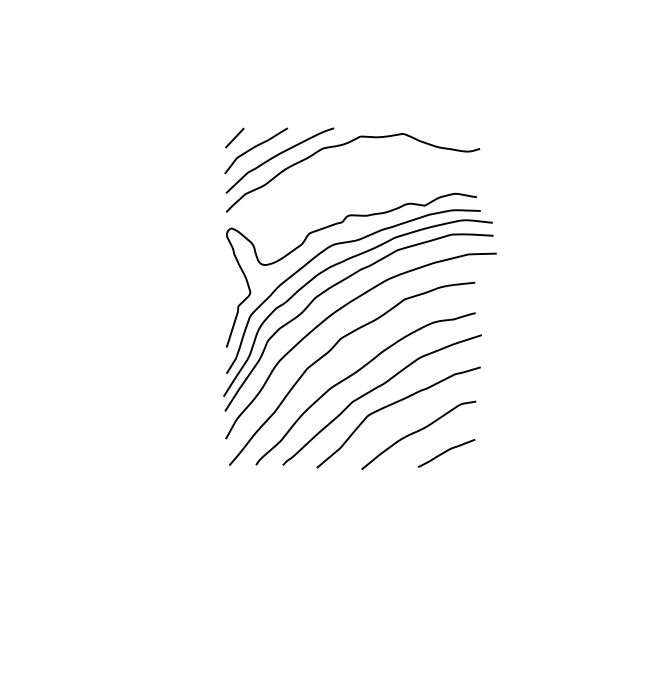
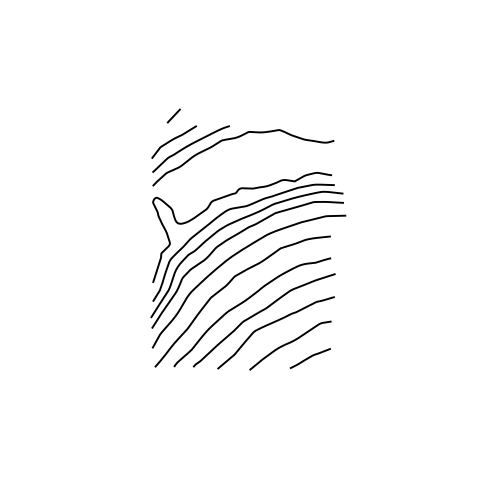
line: (234, 137) -> (173, 115), moved

